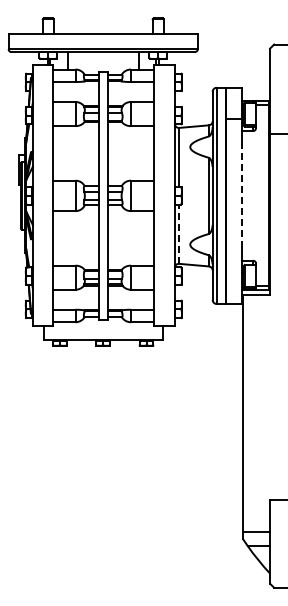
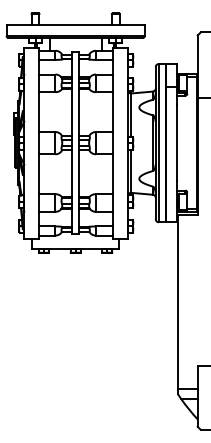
line: (242, 195) -> (177, 142), dashed -> solid
line: (179, 234) -> (131, 171), dashed -> solid

